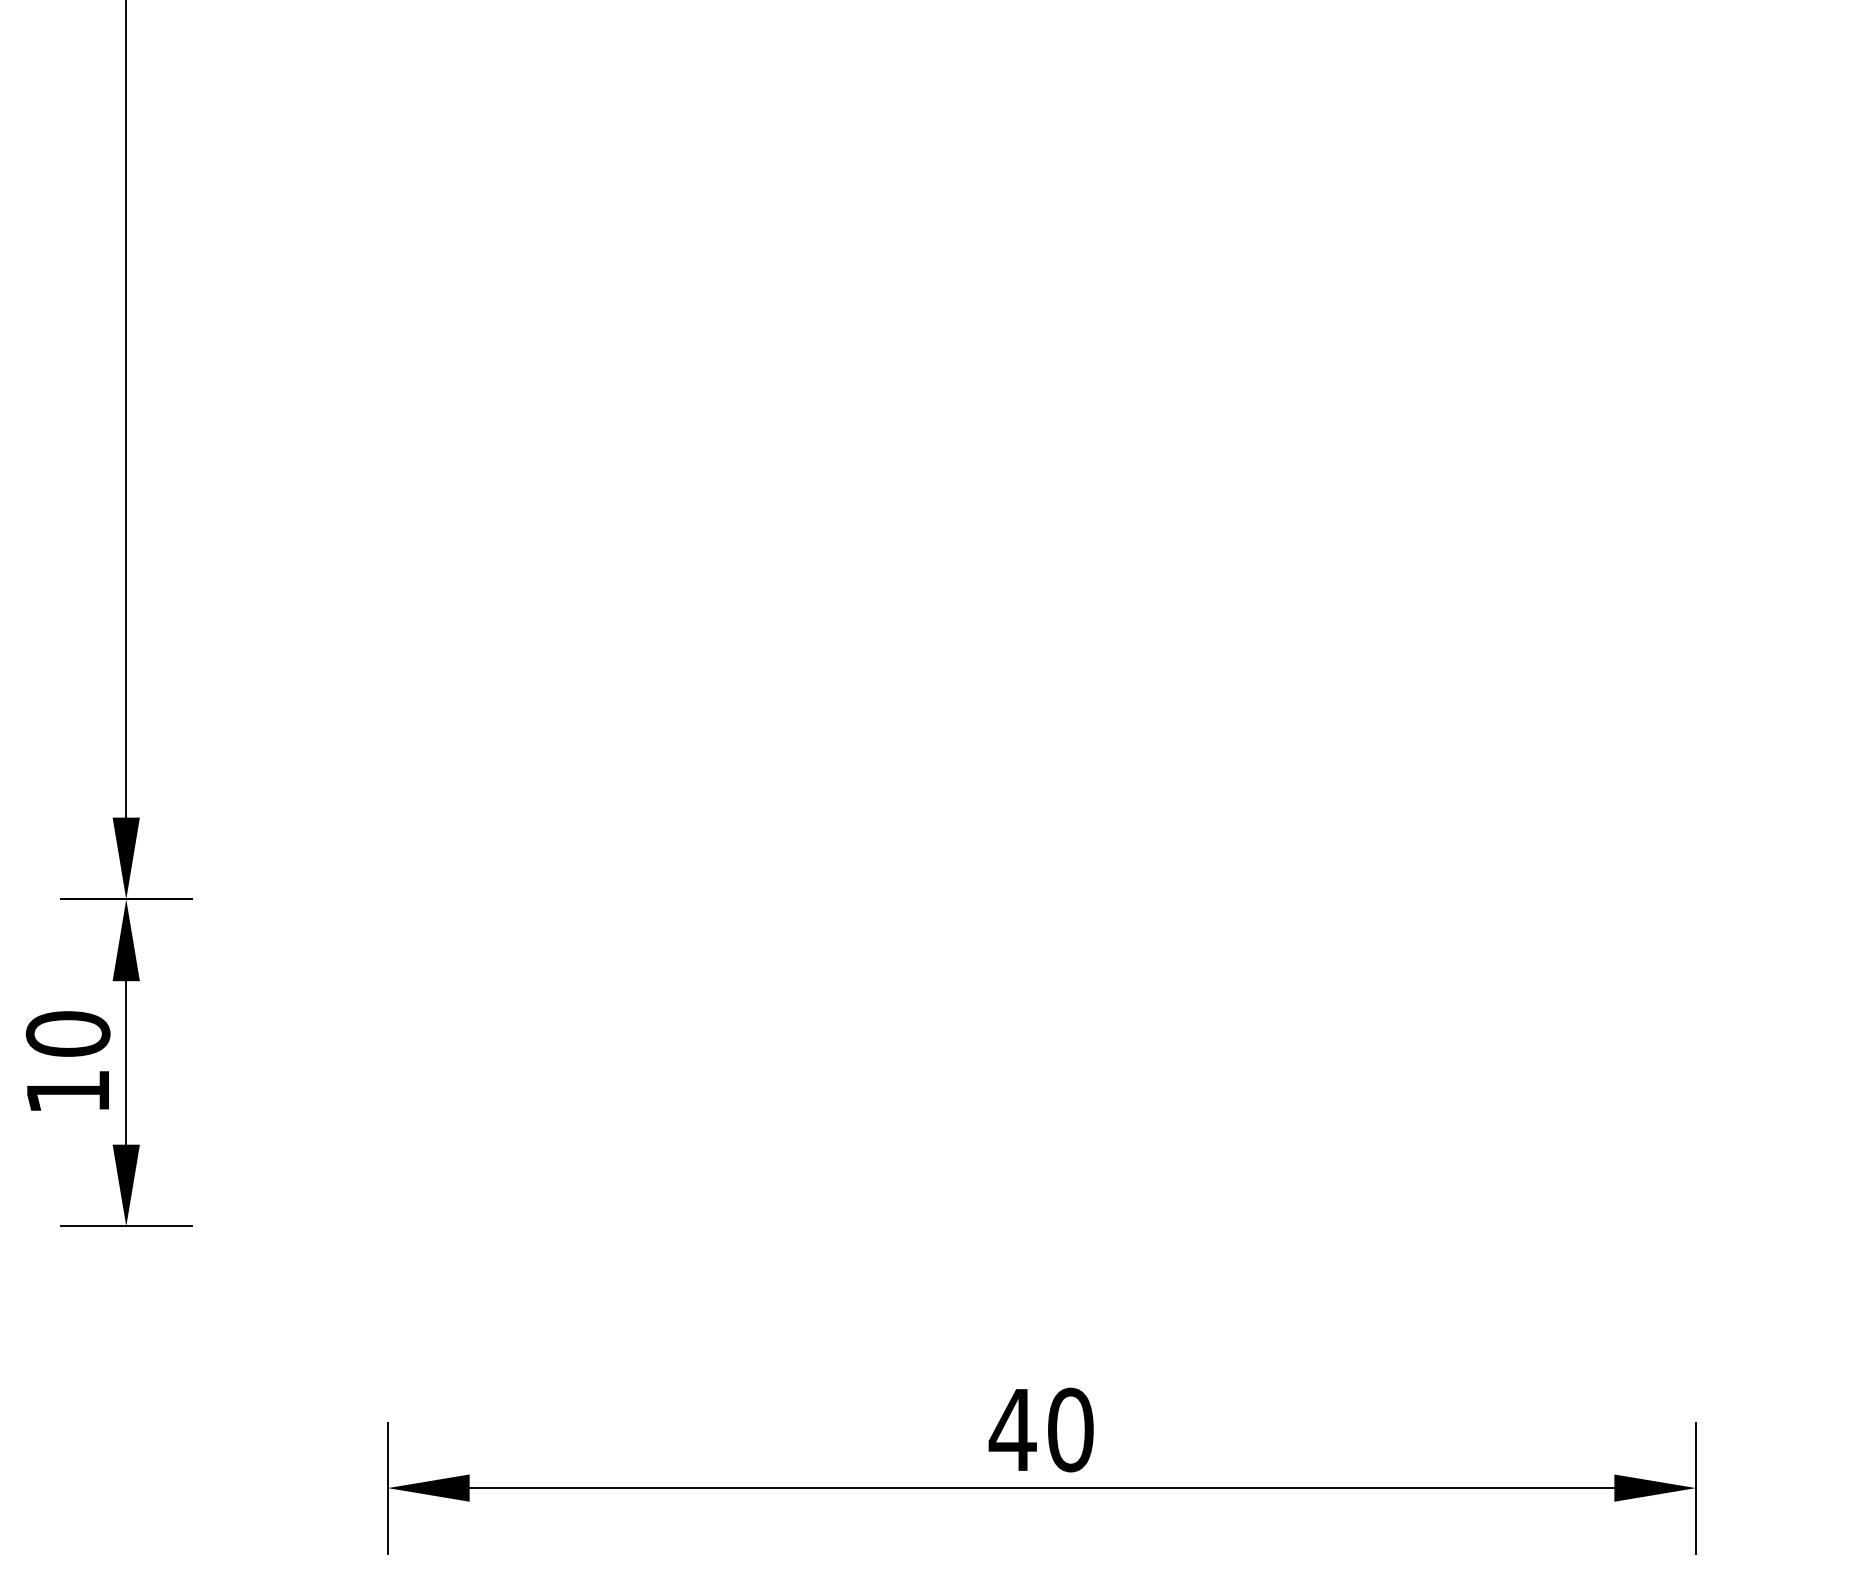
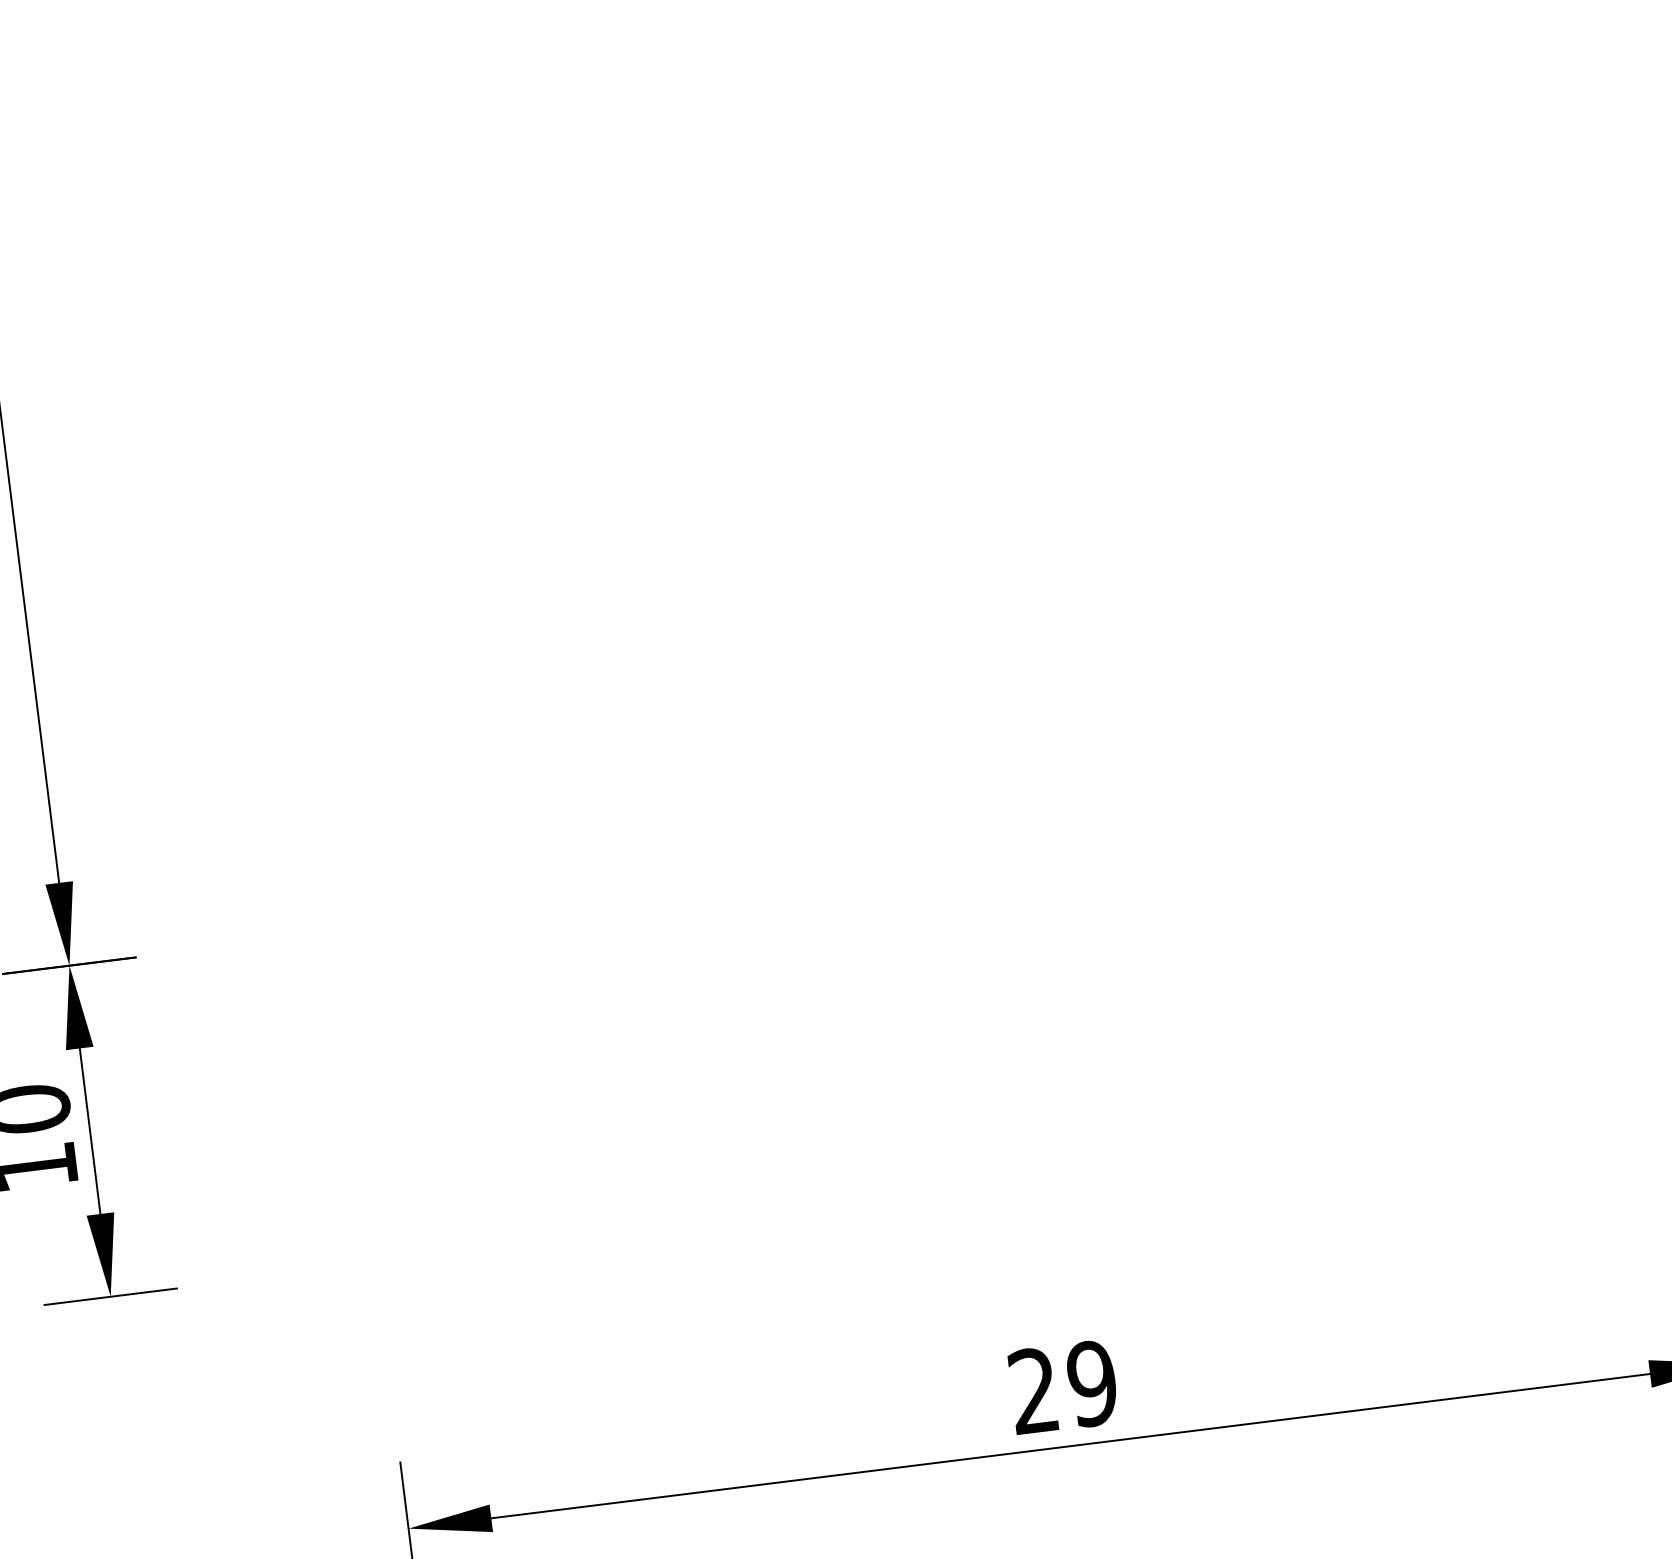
text: (1040, 1429) -> (1061, 1387), 40 -> 29

